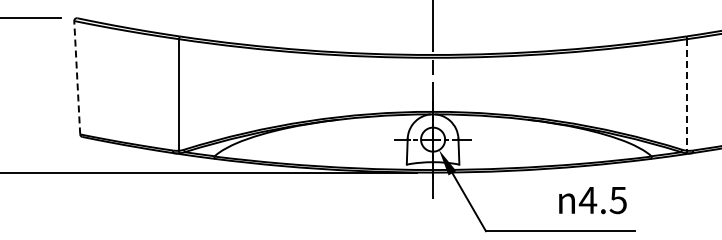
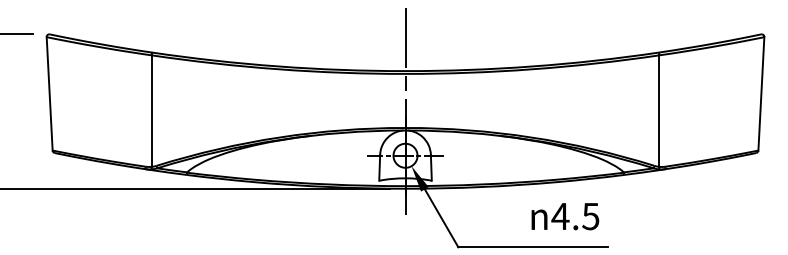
line: (77, 77) -> (49, 93), dashed -> solid
line: (687, 95) -> (659, 111), dashed -> solid

